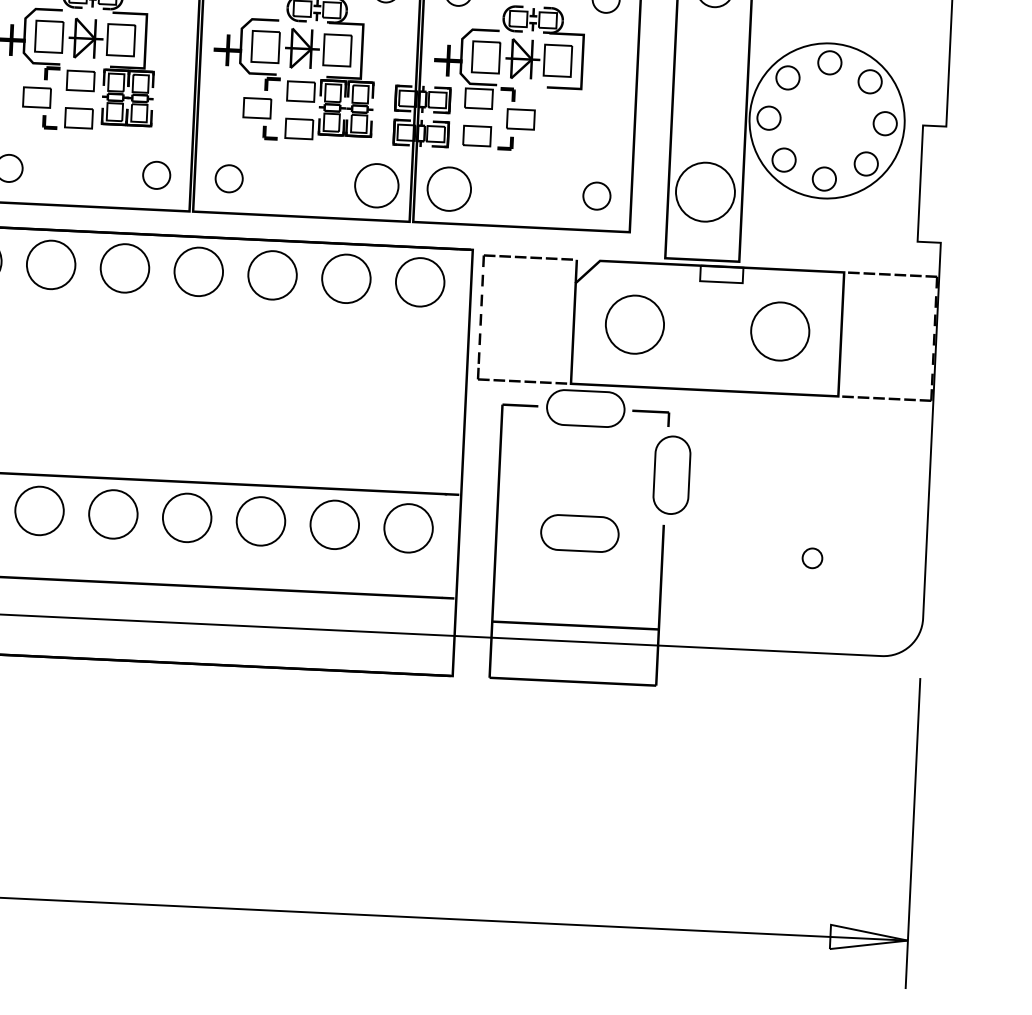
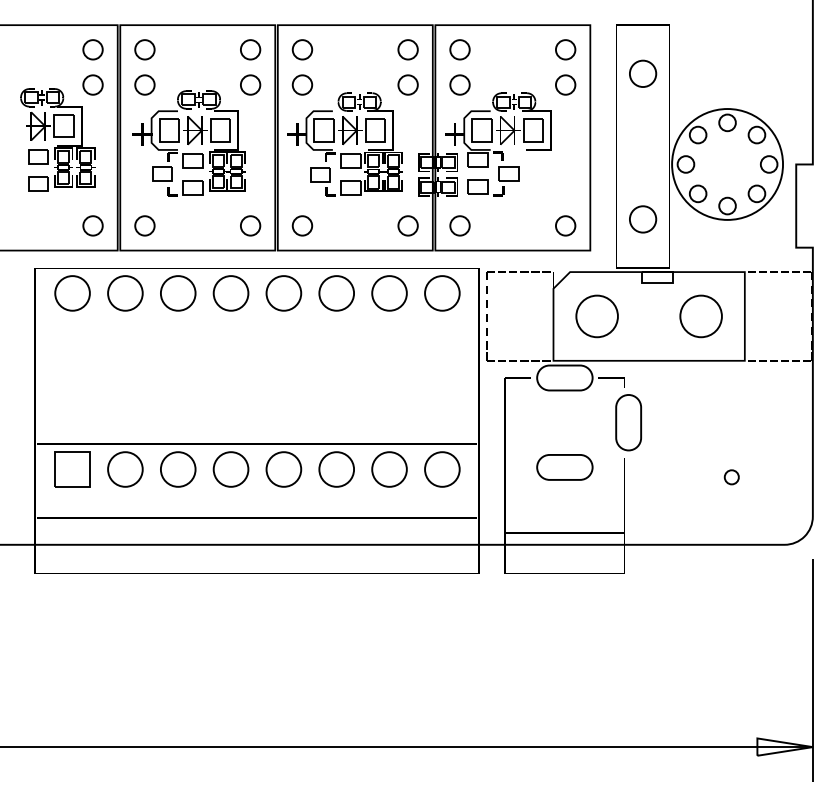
circle: (375, 185) -> (407, 225), size x0.62
circle: (448, 188) -> (459, 225), size x0.62
circle: (704, 192) -> (642, 219), size x0.62

